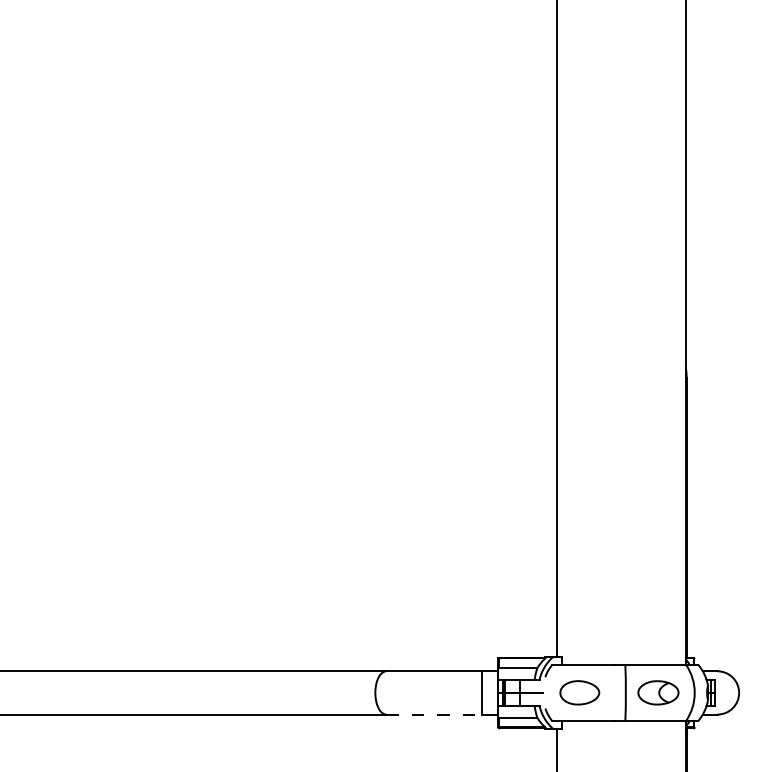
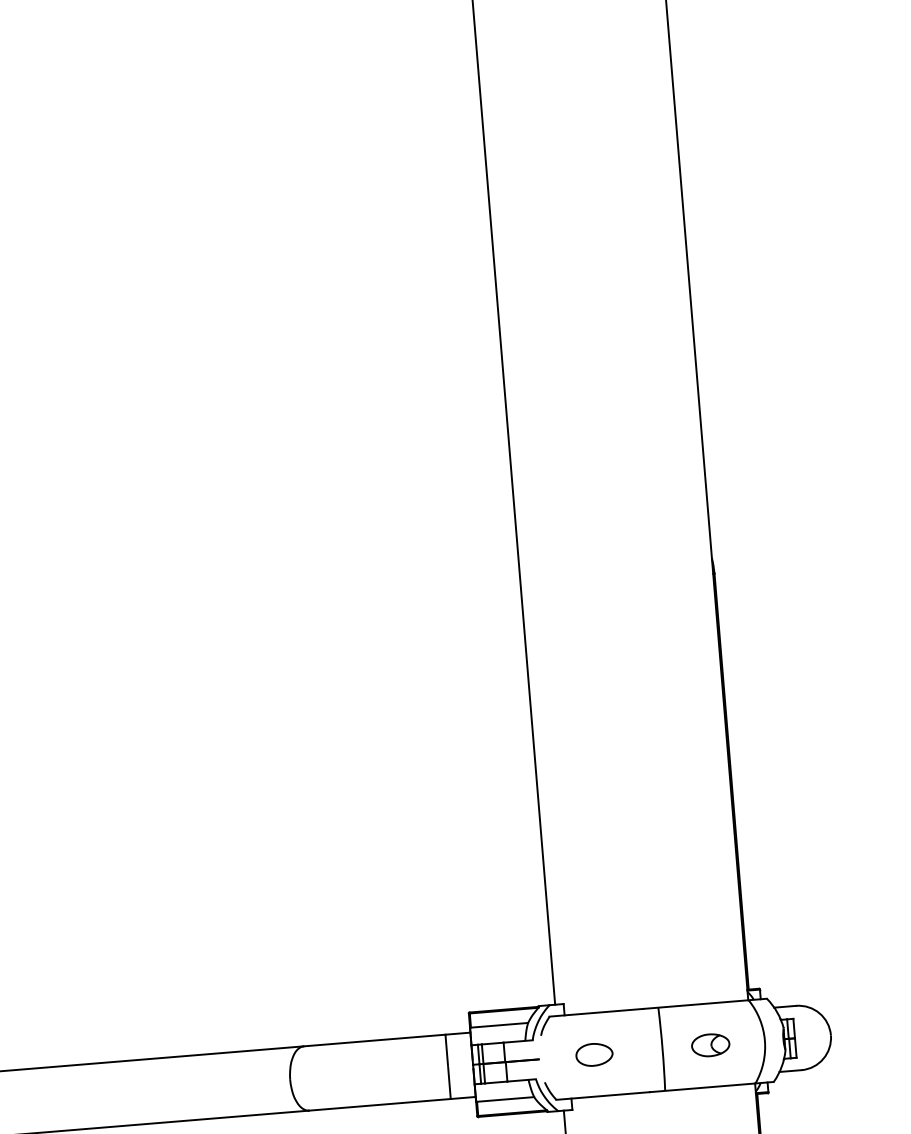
part: (580, 692) -> (595, 1054), size x0.62
part: (657, 692) -> (709, 1044), size x0.62
line: (433, 714) -> (379, 1104), dashed -> solid

